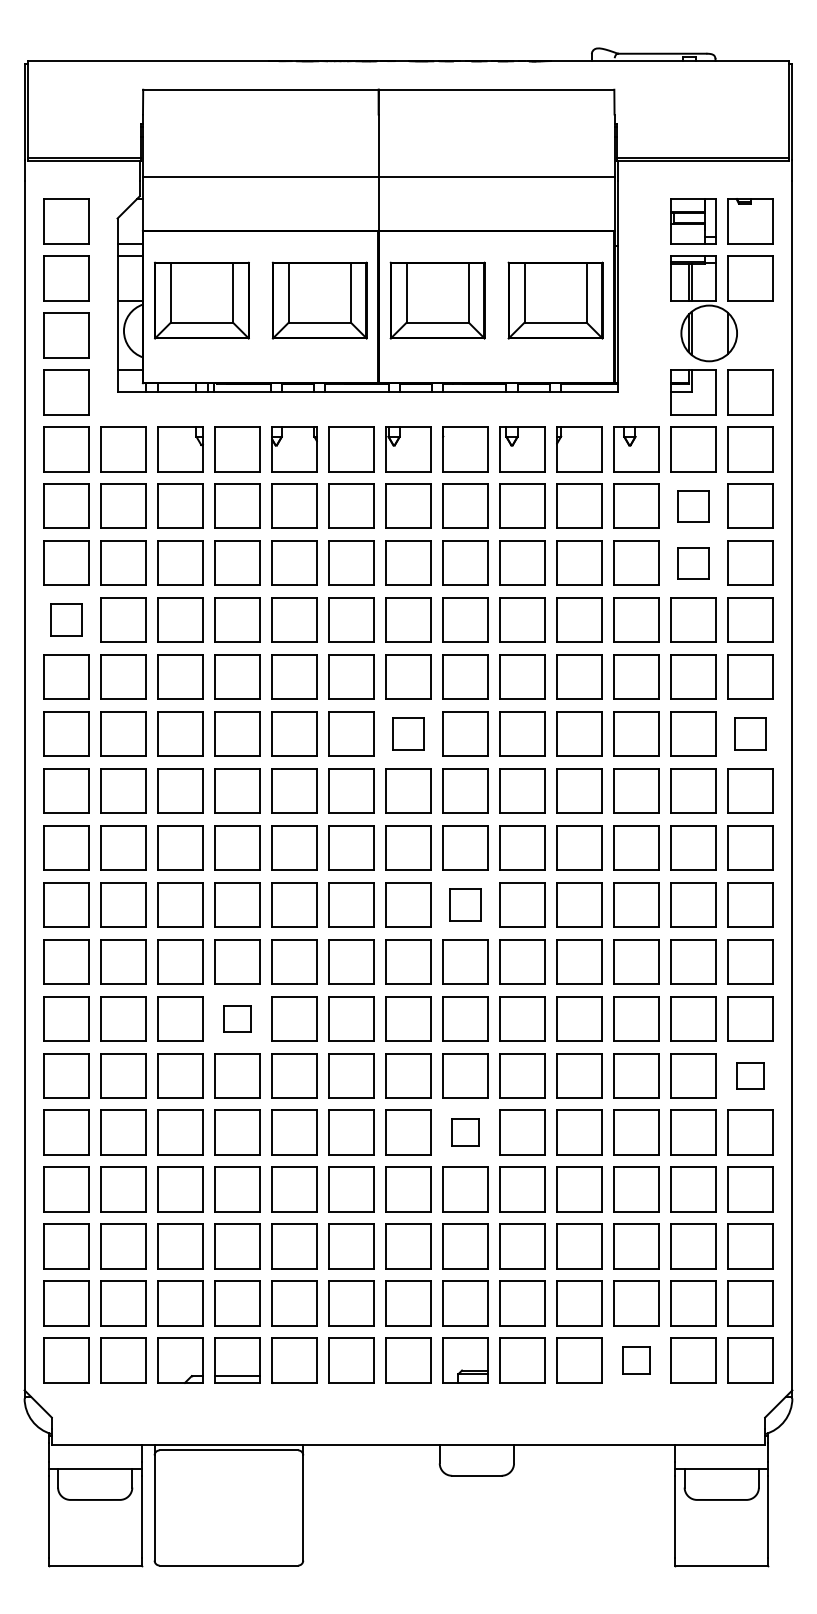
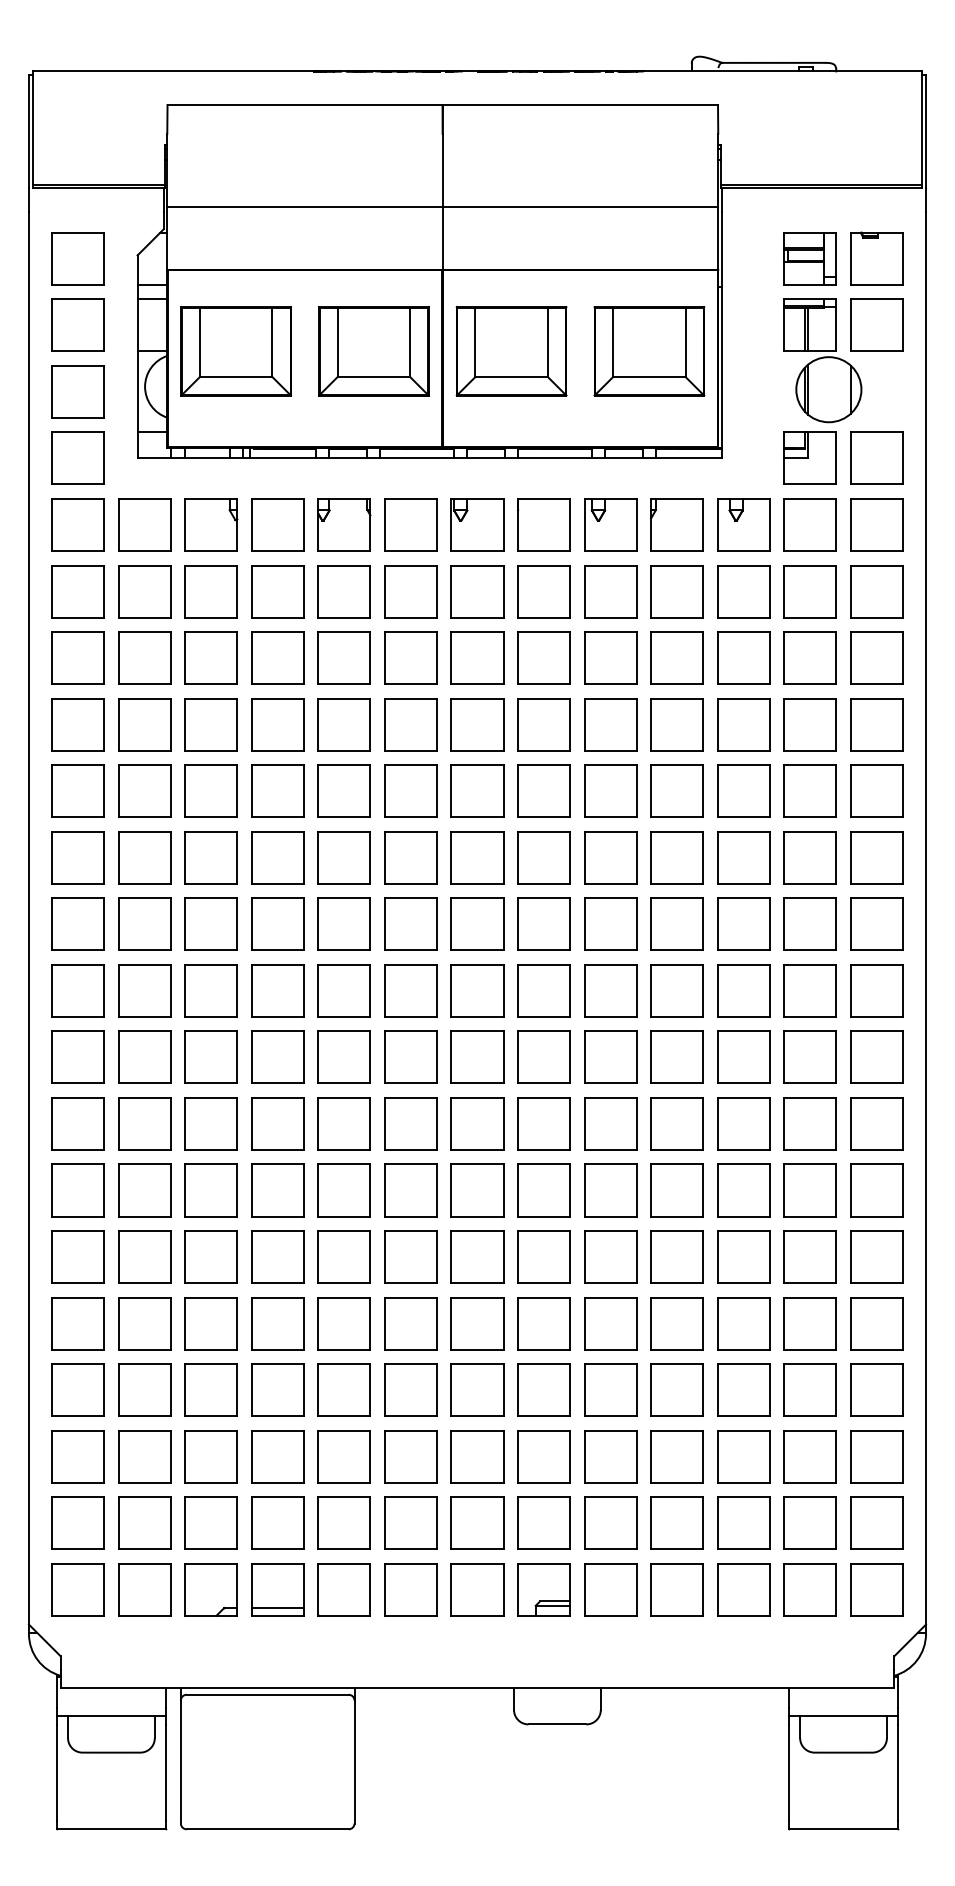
part: (693, 505) -> (810, 590), size x1.43
part: (693, 562) -> (810, 657), size x1.43
part: (66, 619) -> (77, 723), size x1.43
part: (408, 733) -> (477, 857), size x1.43
part: (750, 733) -> (877, 857), size x1.43
part: (465, 904) -> (544, 1056), size x1.43
part: (237, 1018) -> (277, 1190), size x1.67
part: (750, 1075) -> (877, 1256), size x1.67
part: (465, 1132) -> (544, 1323), size x1.67
part: (636, 1360) -> (743, 1589), size x1.67

